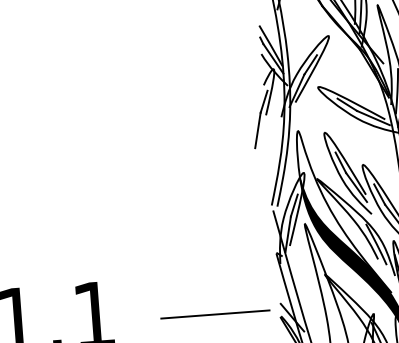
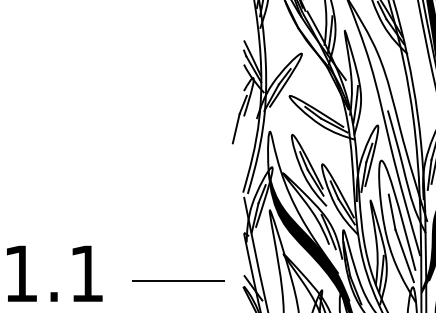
line: (214, 314) -> (178, 280), moved

